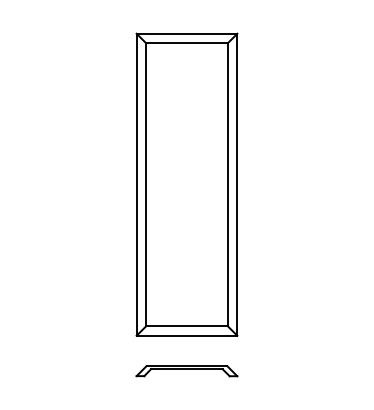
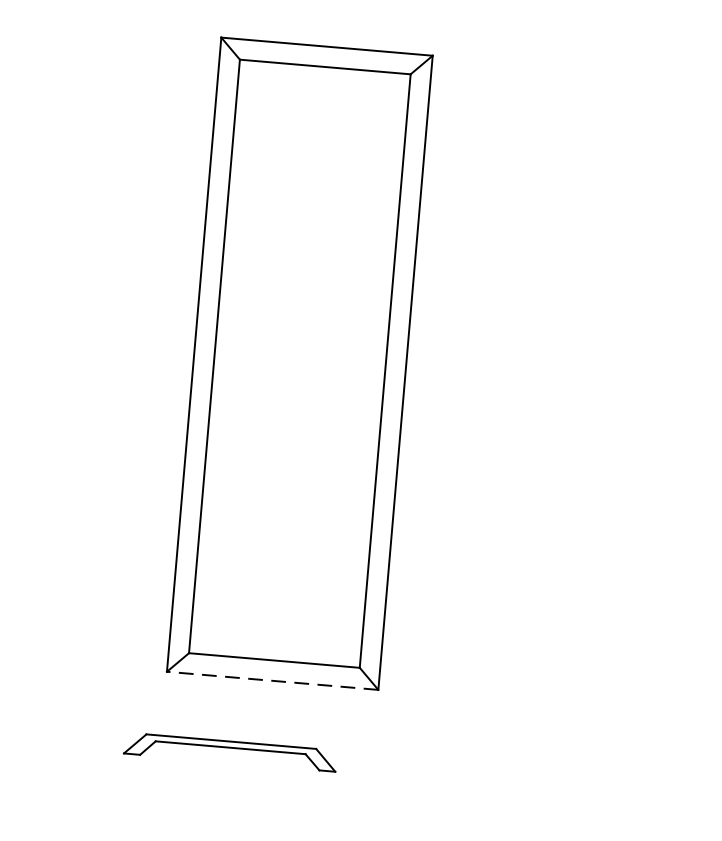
line: (186, 335) -> (271, 680), solid -> dashed
part: (186, 371) -> (229, 752), moved

